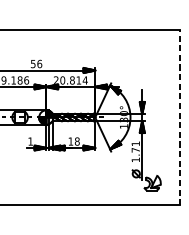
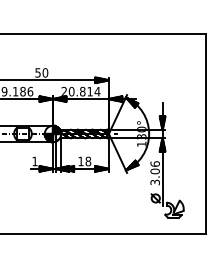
text: (39, 63) -> (45, 72), 56 -> 50
line: (180, 117) -> (206, 133), dashed -> solid
text: (135, 152) -> (154, 173), 1.71 -> 3.06

